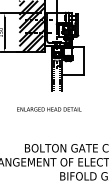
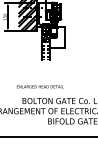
text: (49, 108) -> (40, 86), moved

